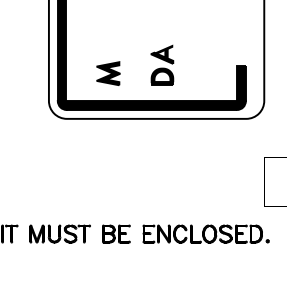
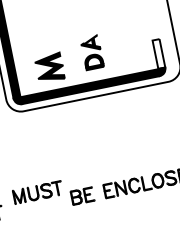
part: (108, 73) -> (49, 67), size x1.4
fill: (241, 83) -> (158, 54), removed
part: (59, 233) -> (37, 192), moved

